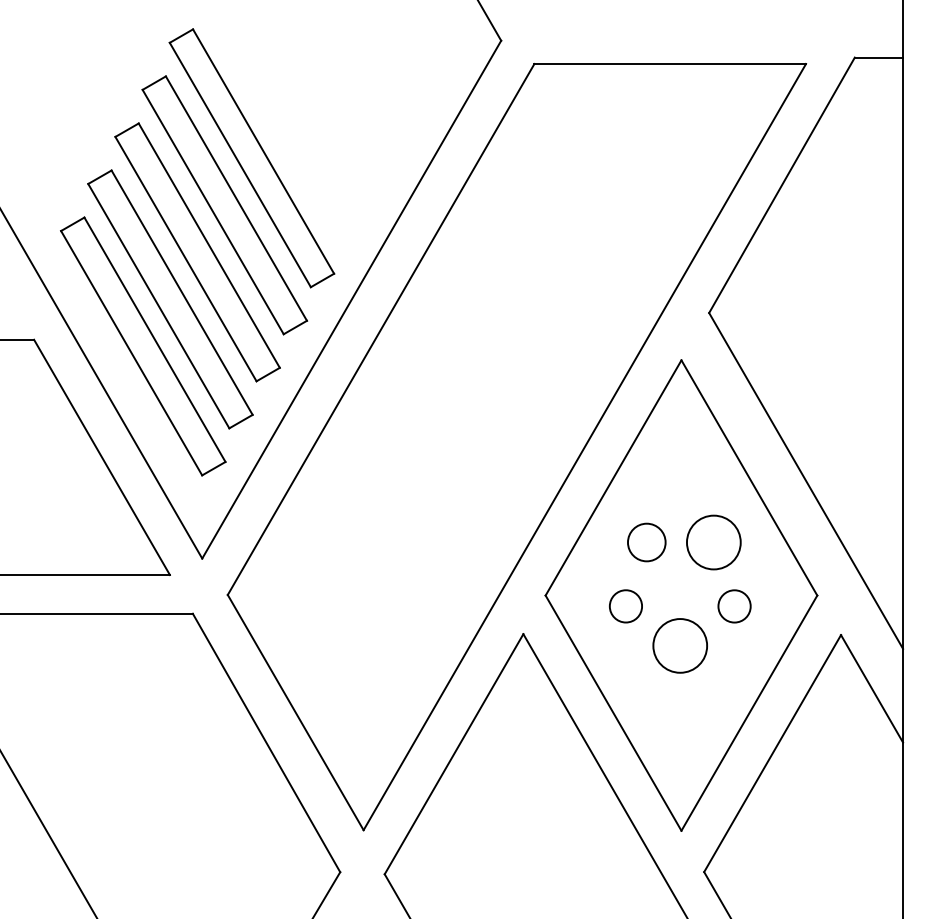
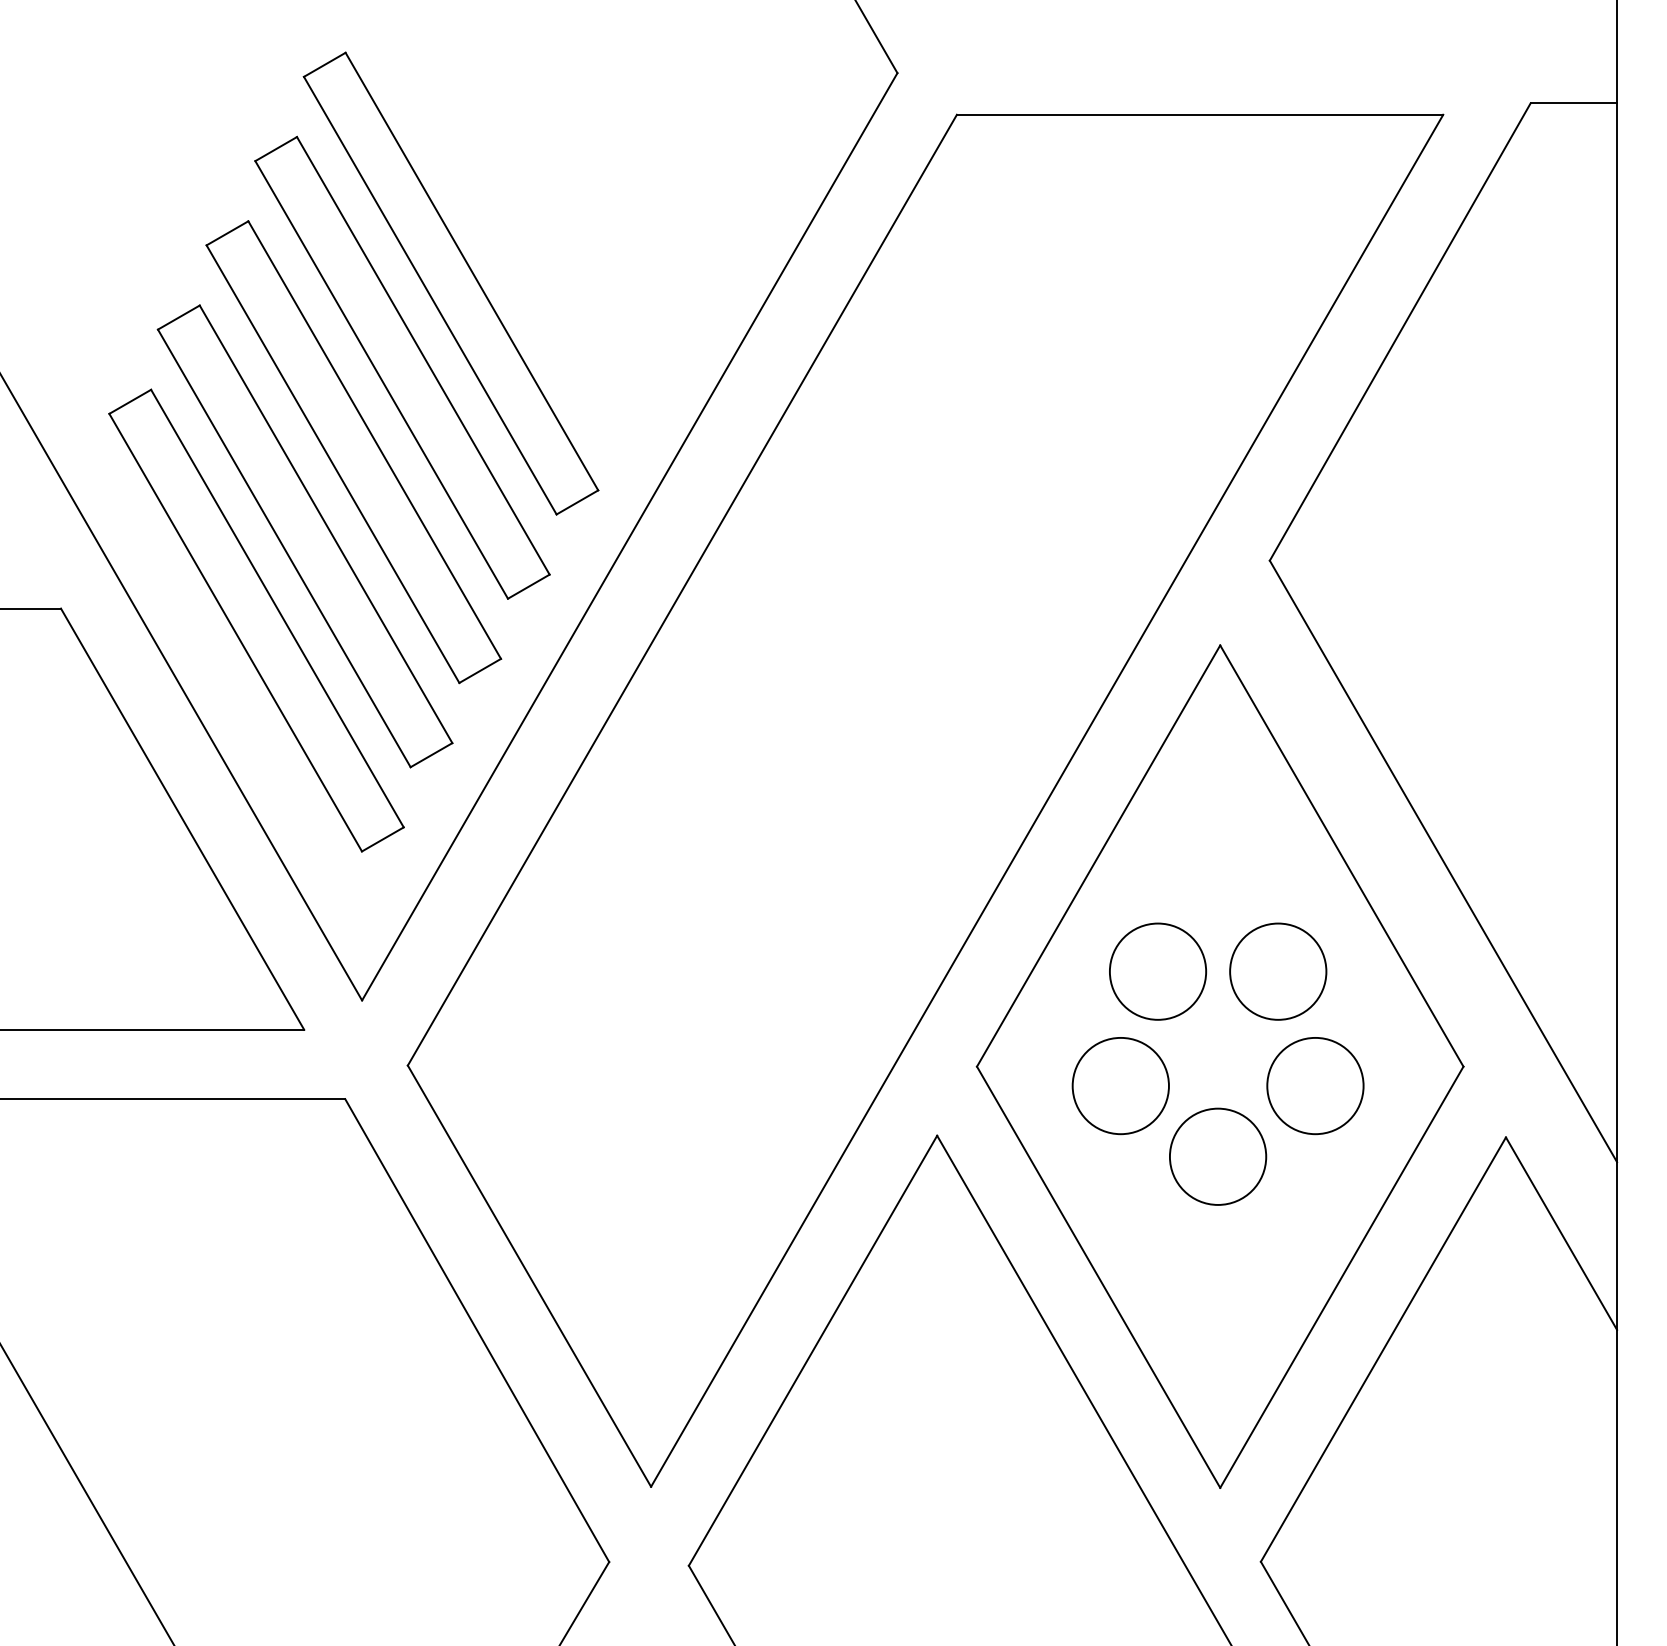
circle: (646, 542) -> (1157, 971), size x1.43
circle: (625, 606) -> (1120, 1086), size x1.67
circle: (734, 606) -> (1315, 1086), size x1.67

